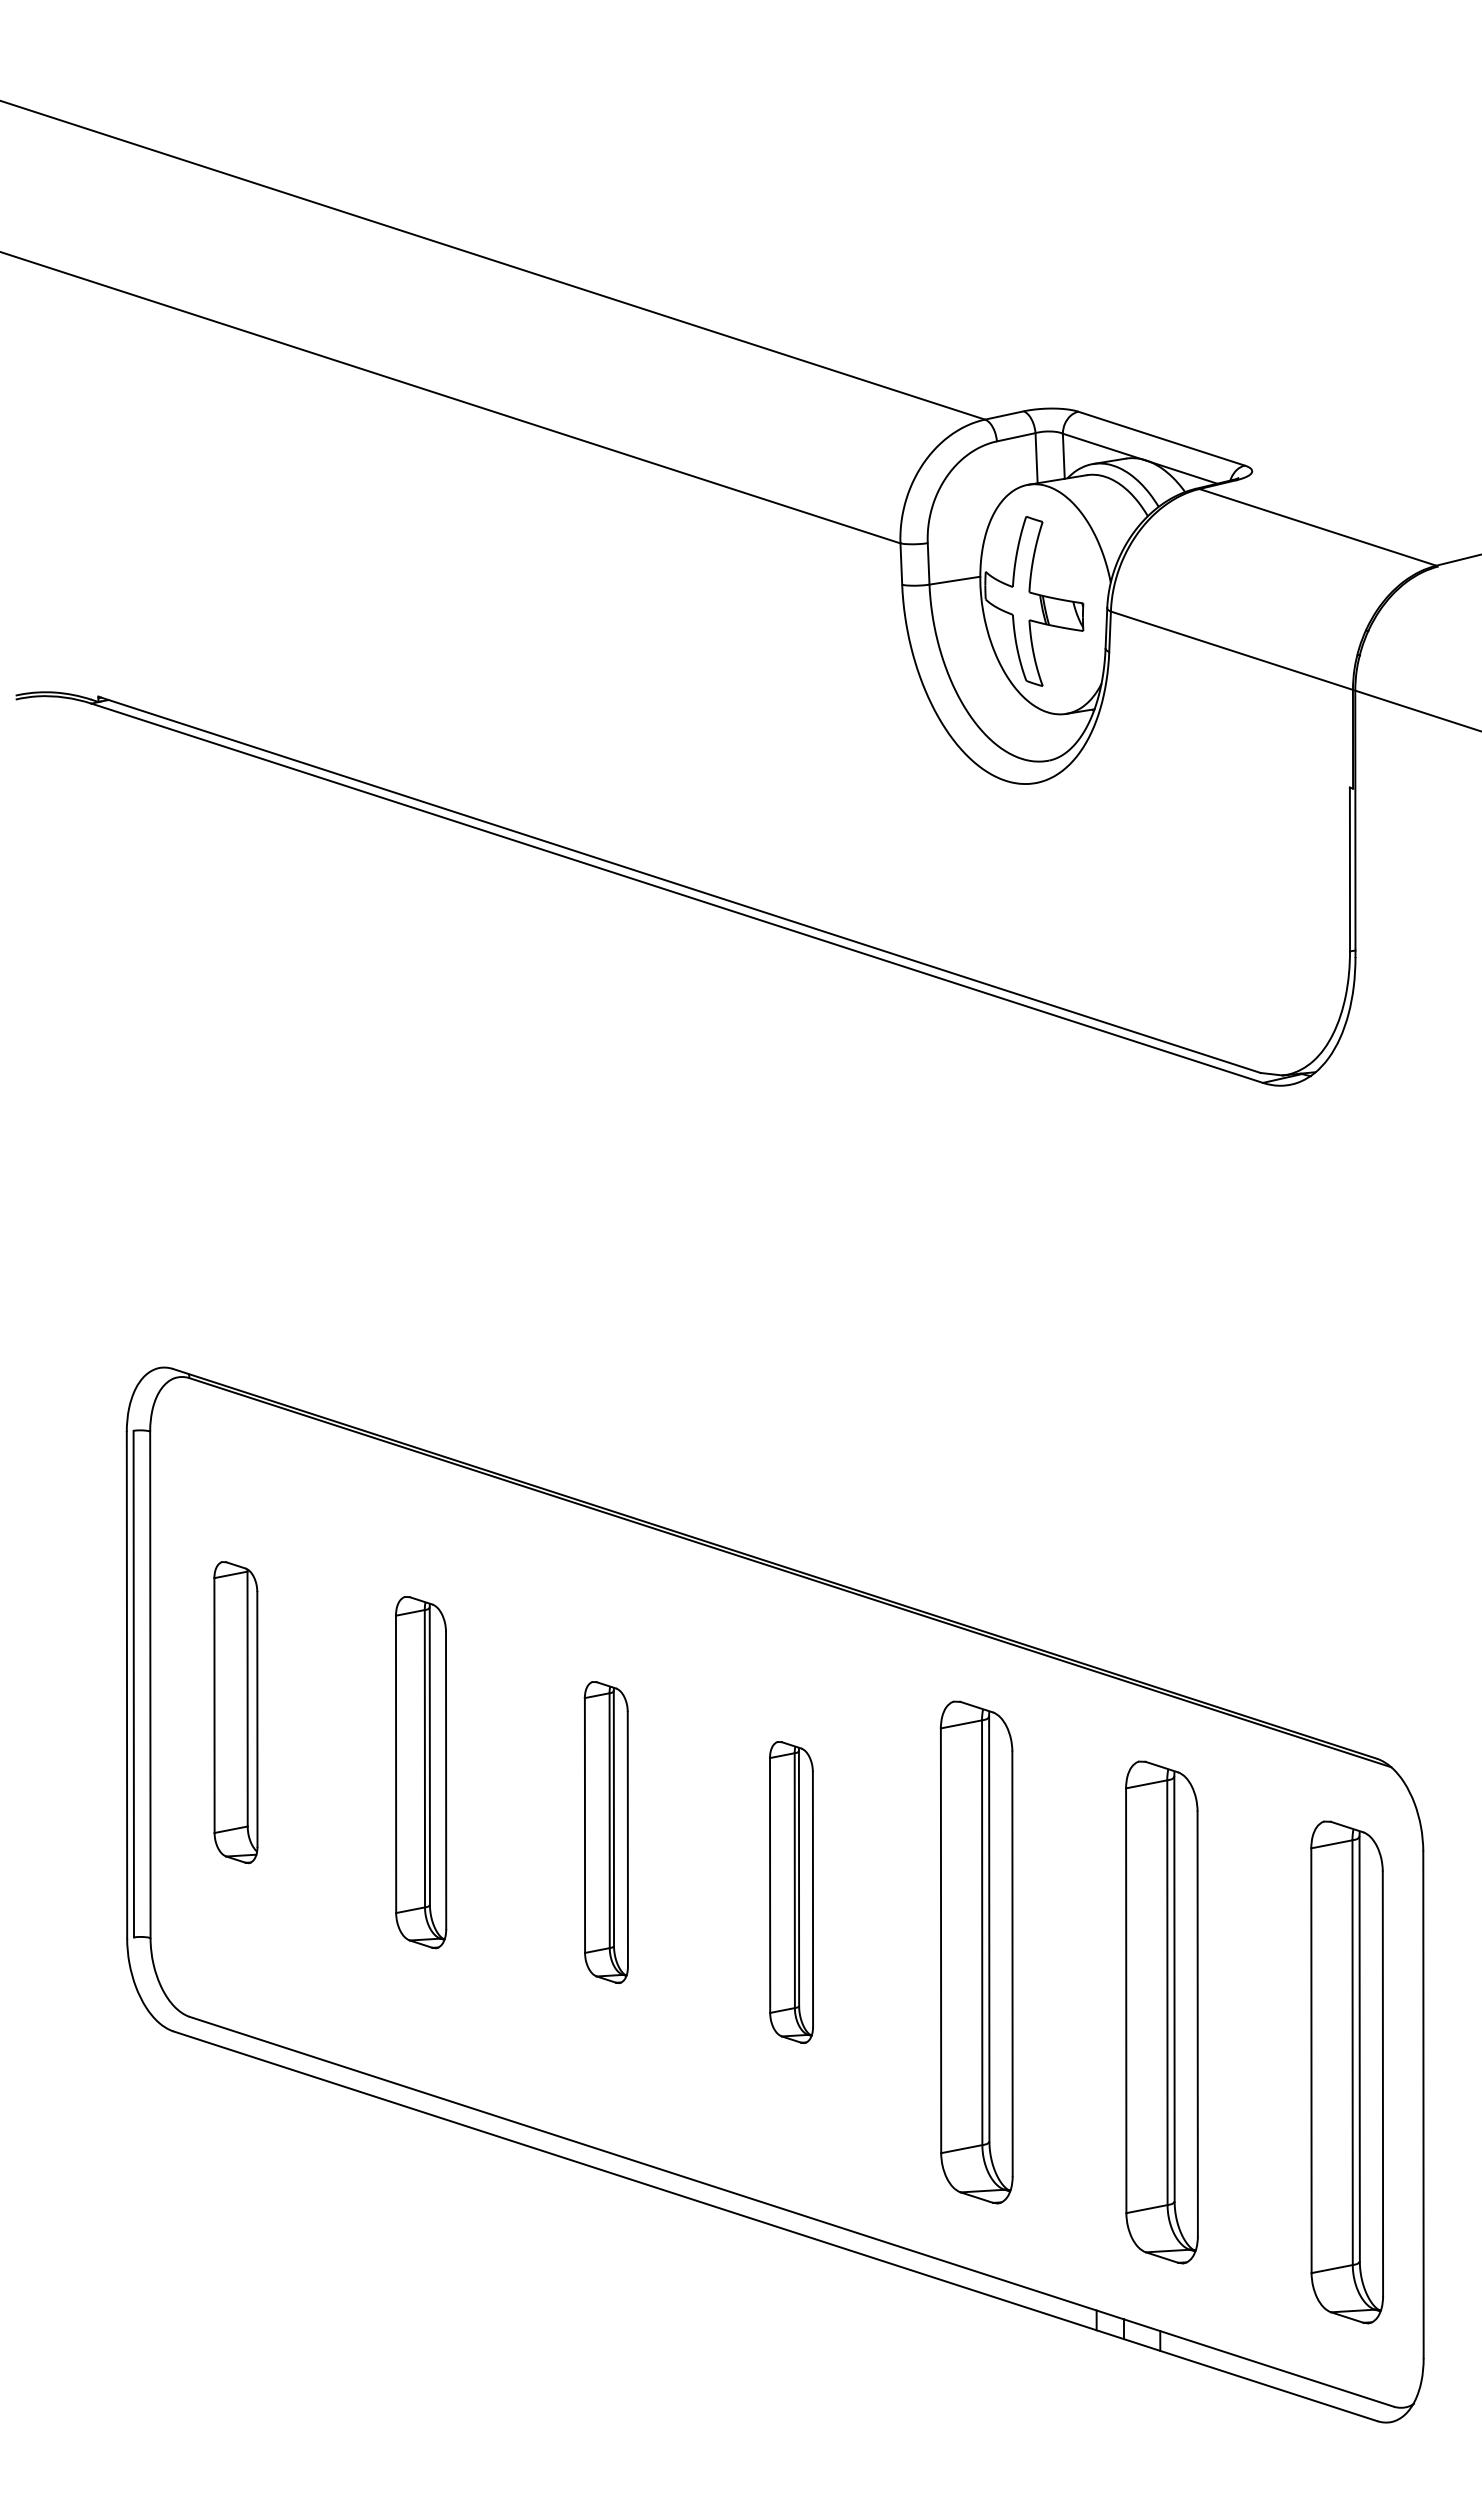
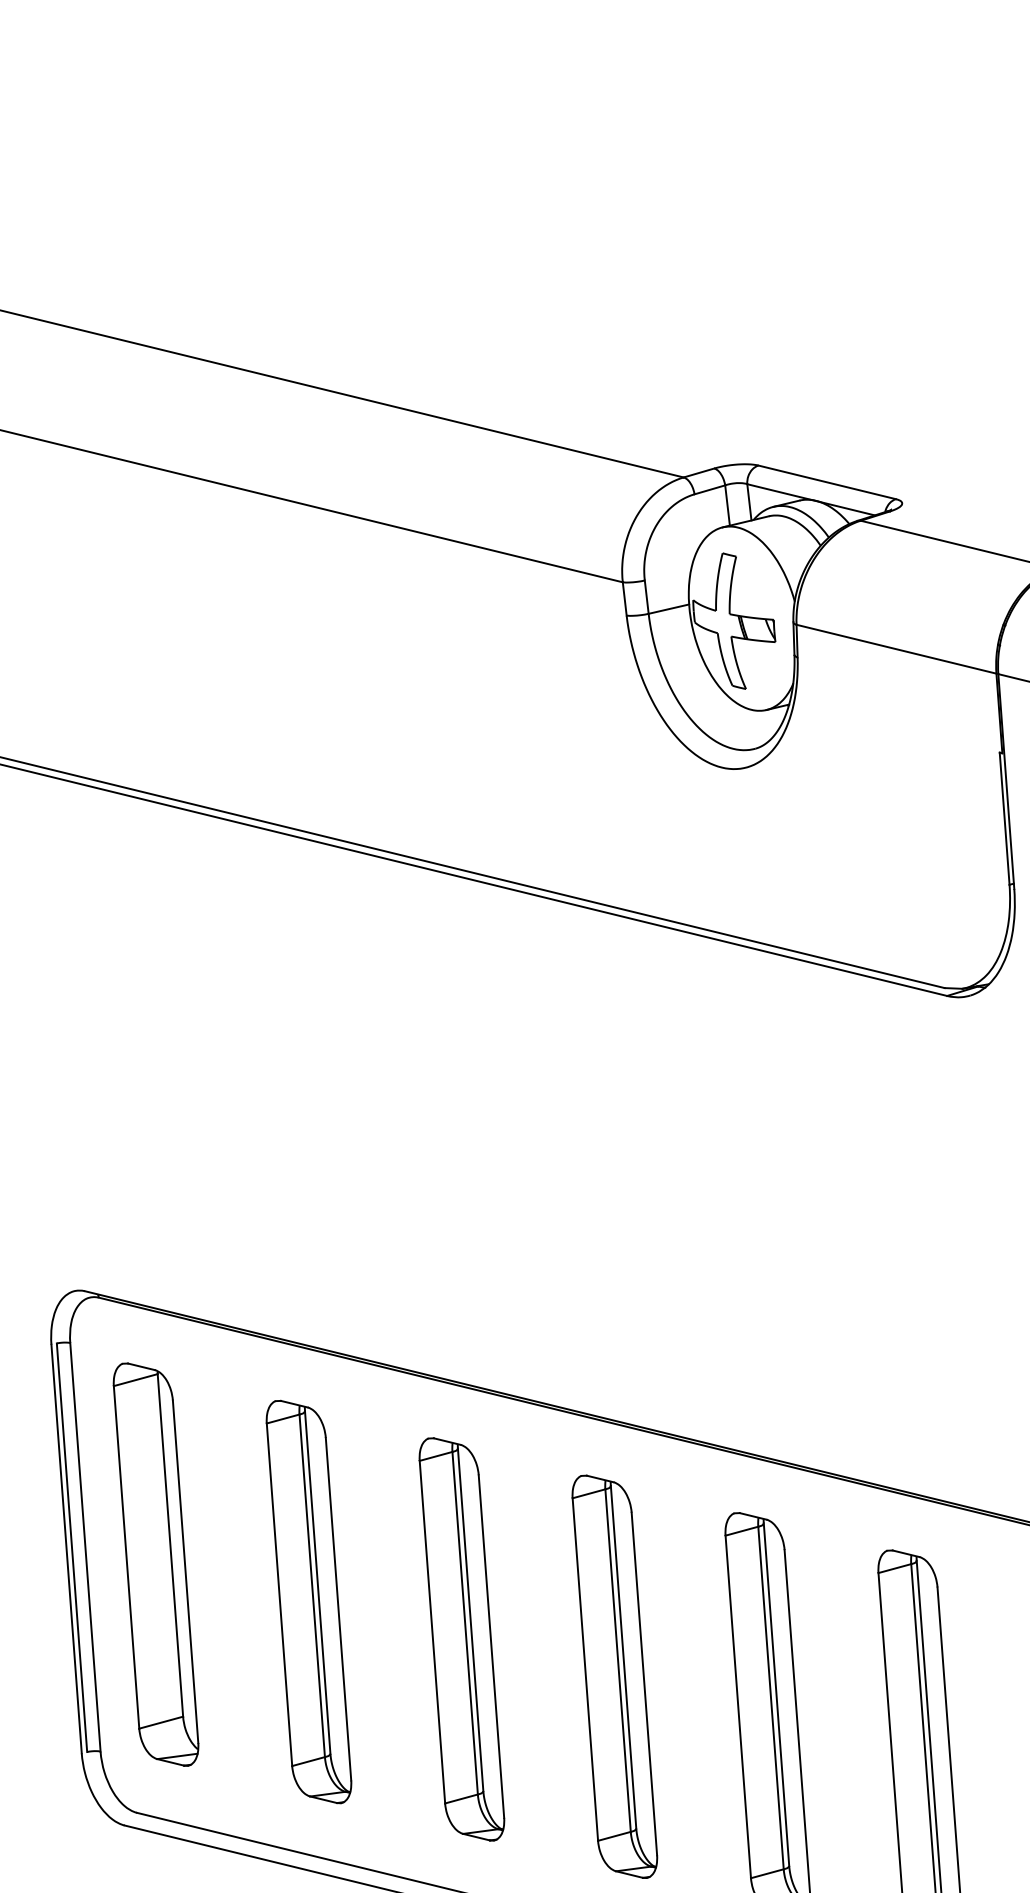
part: (235, 1712) -> (155, 1564), size x1.67
part: (420, 1772) -> (308, 1602), size x1.43
part: (606, 1832) -> (462, 1639), size x1.67
part: (791, 1892) -> (614, 1676), size x1.67

